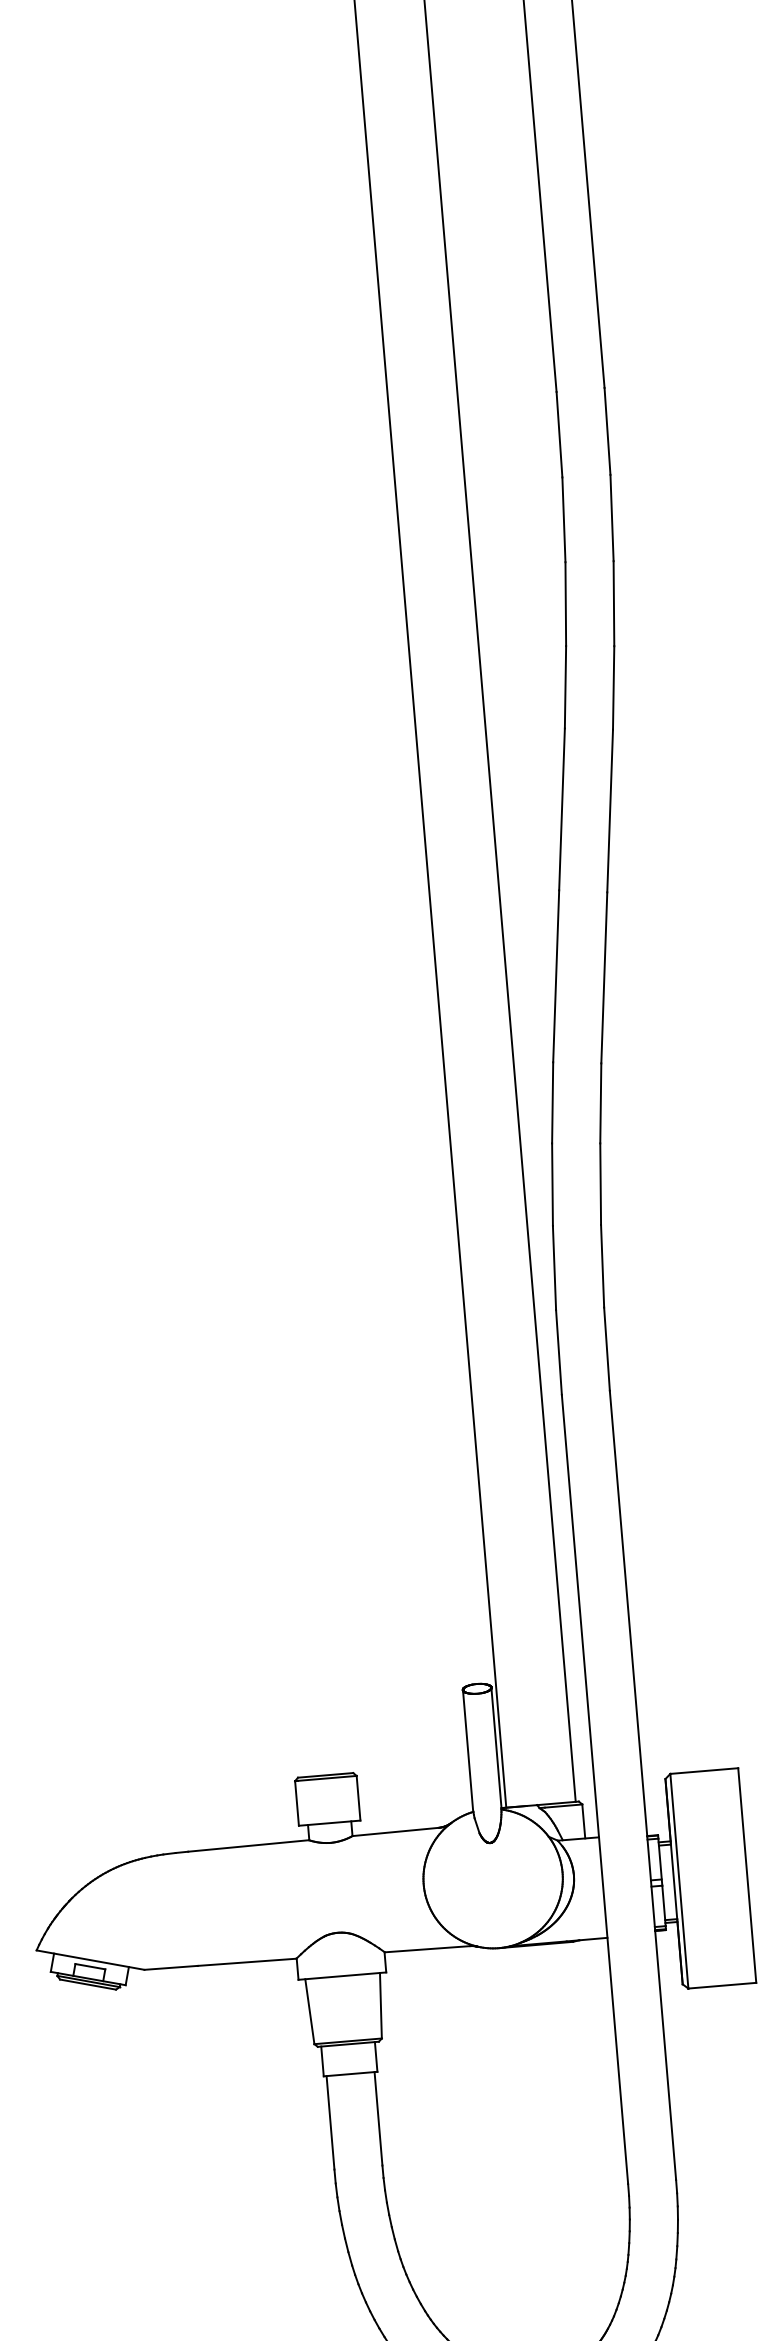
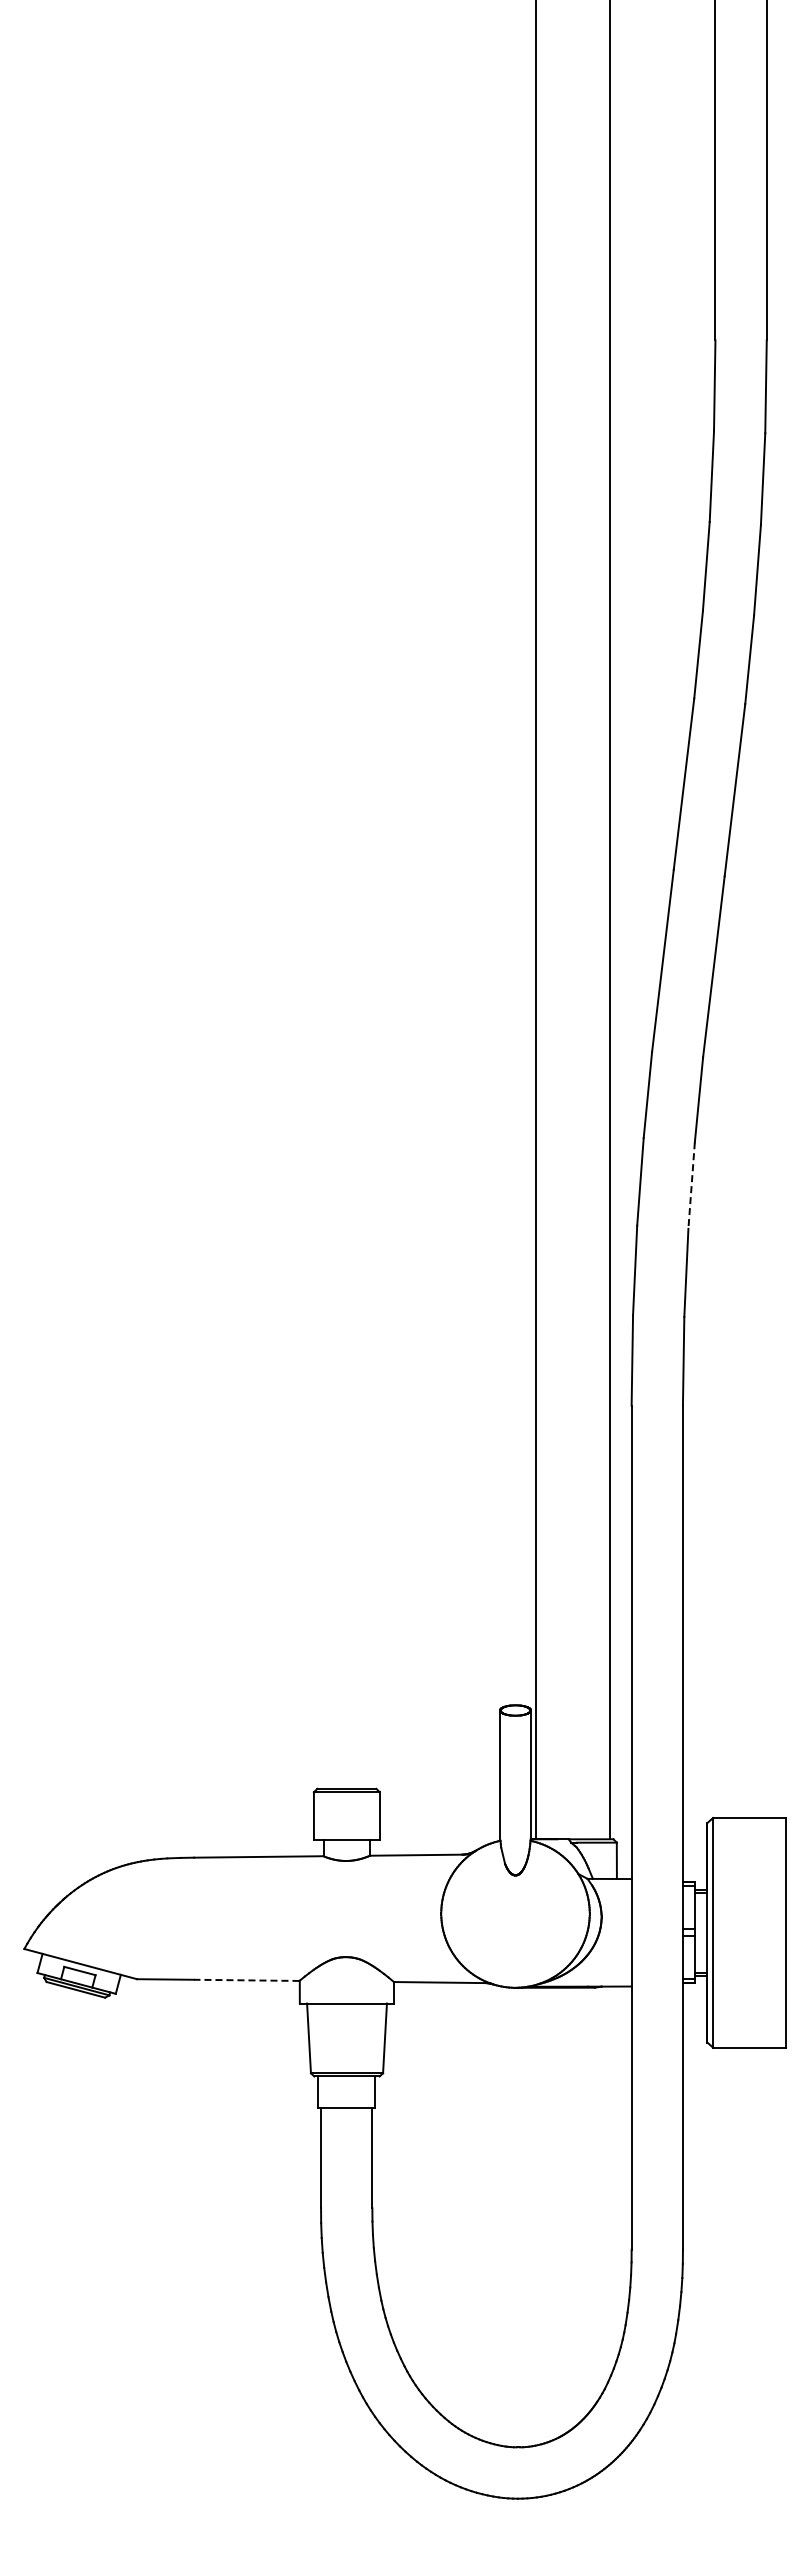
line: (600, 1185) -> (691, 1186), solid -> dashed
line: (246, 1962) -> (246, 1980), solid -> dashed

